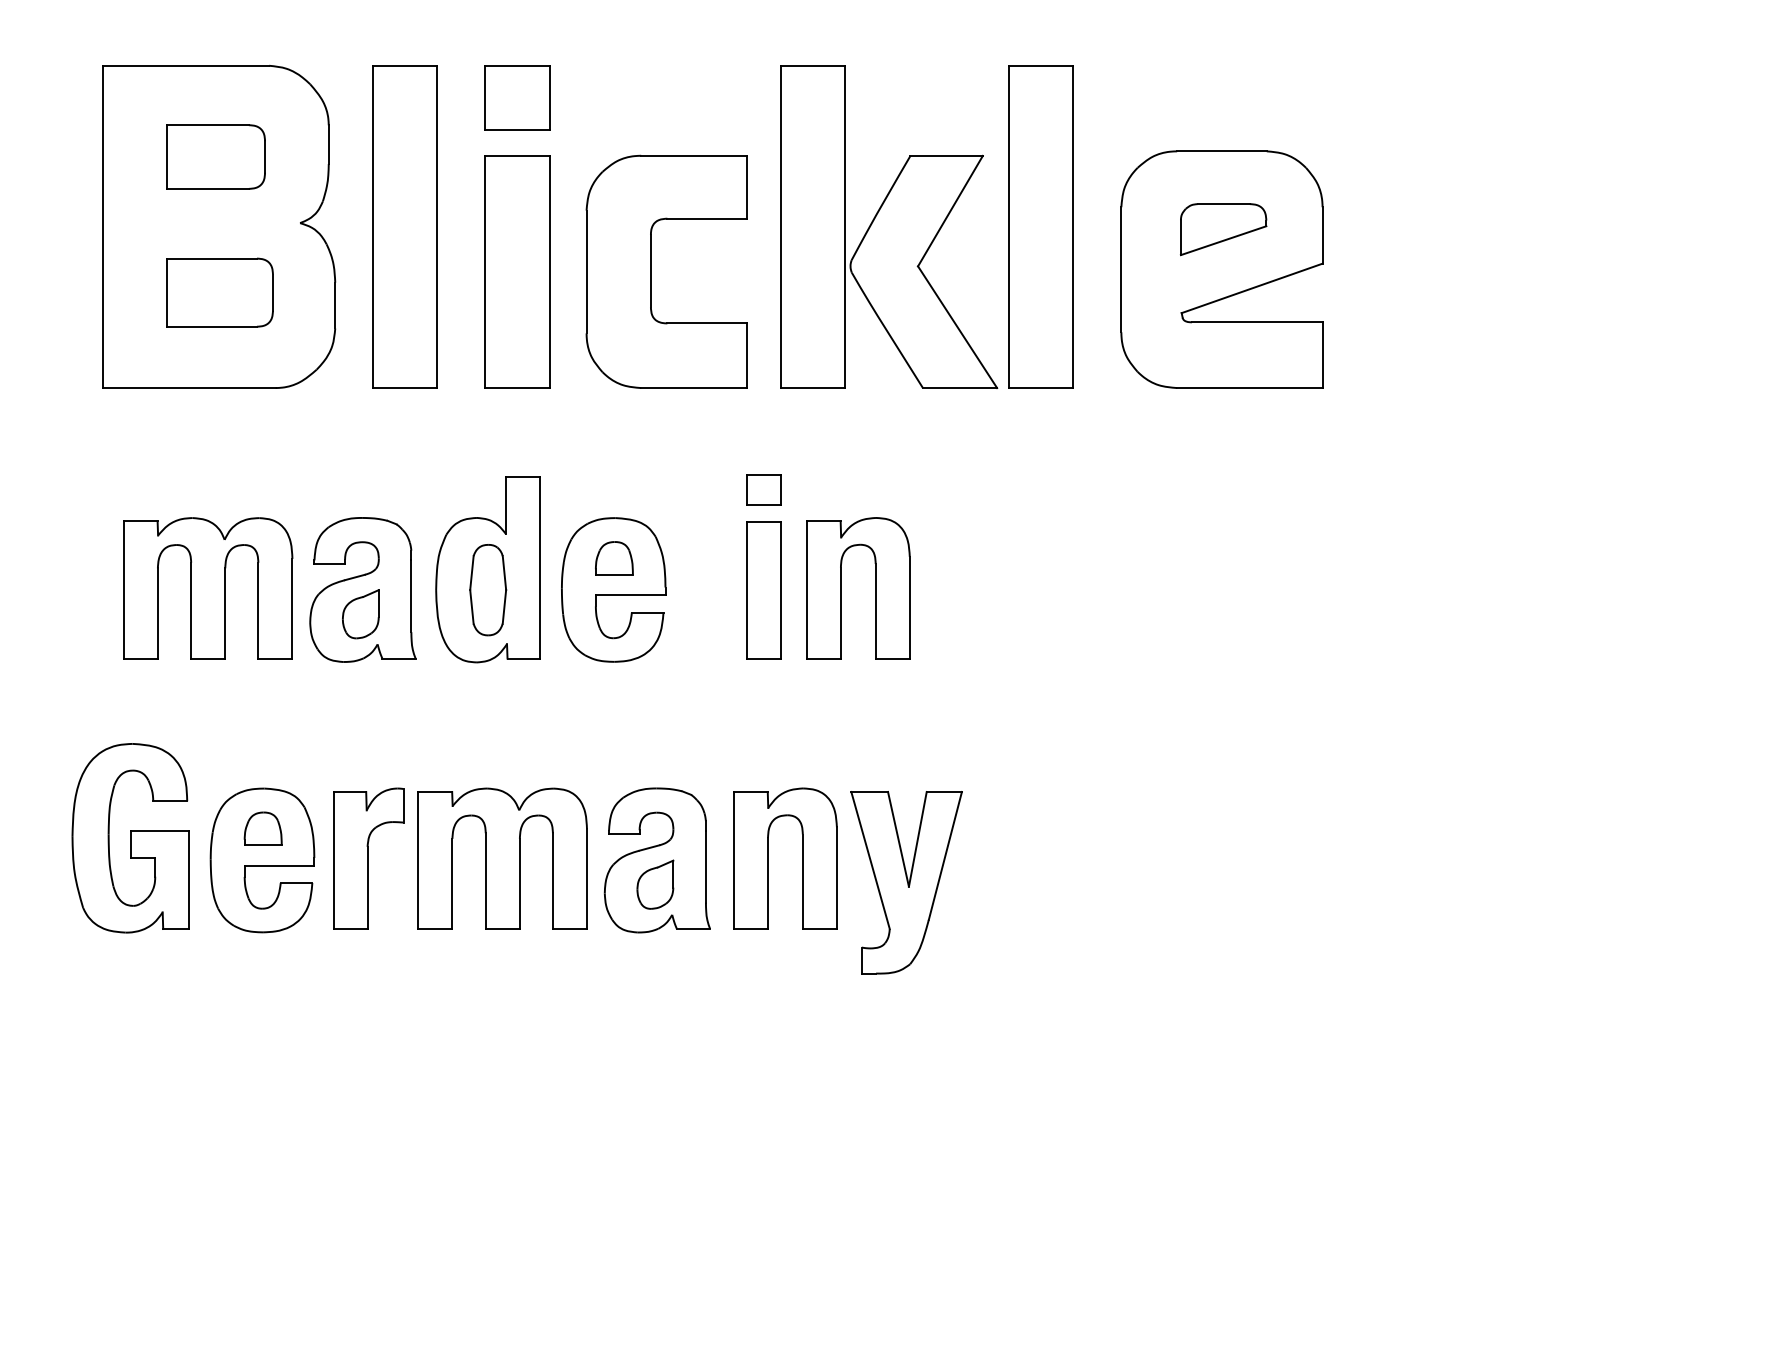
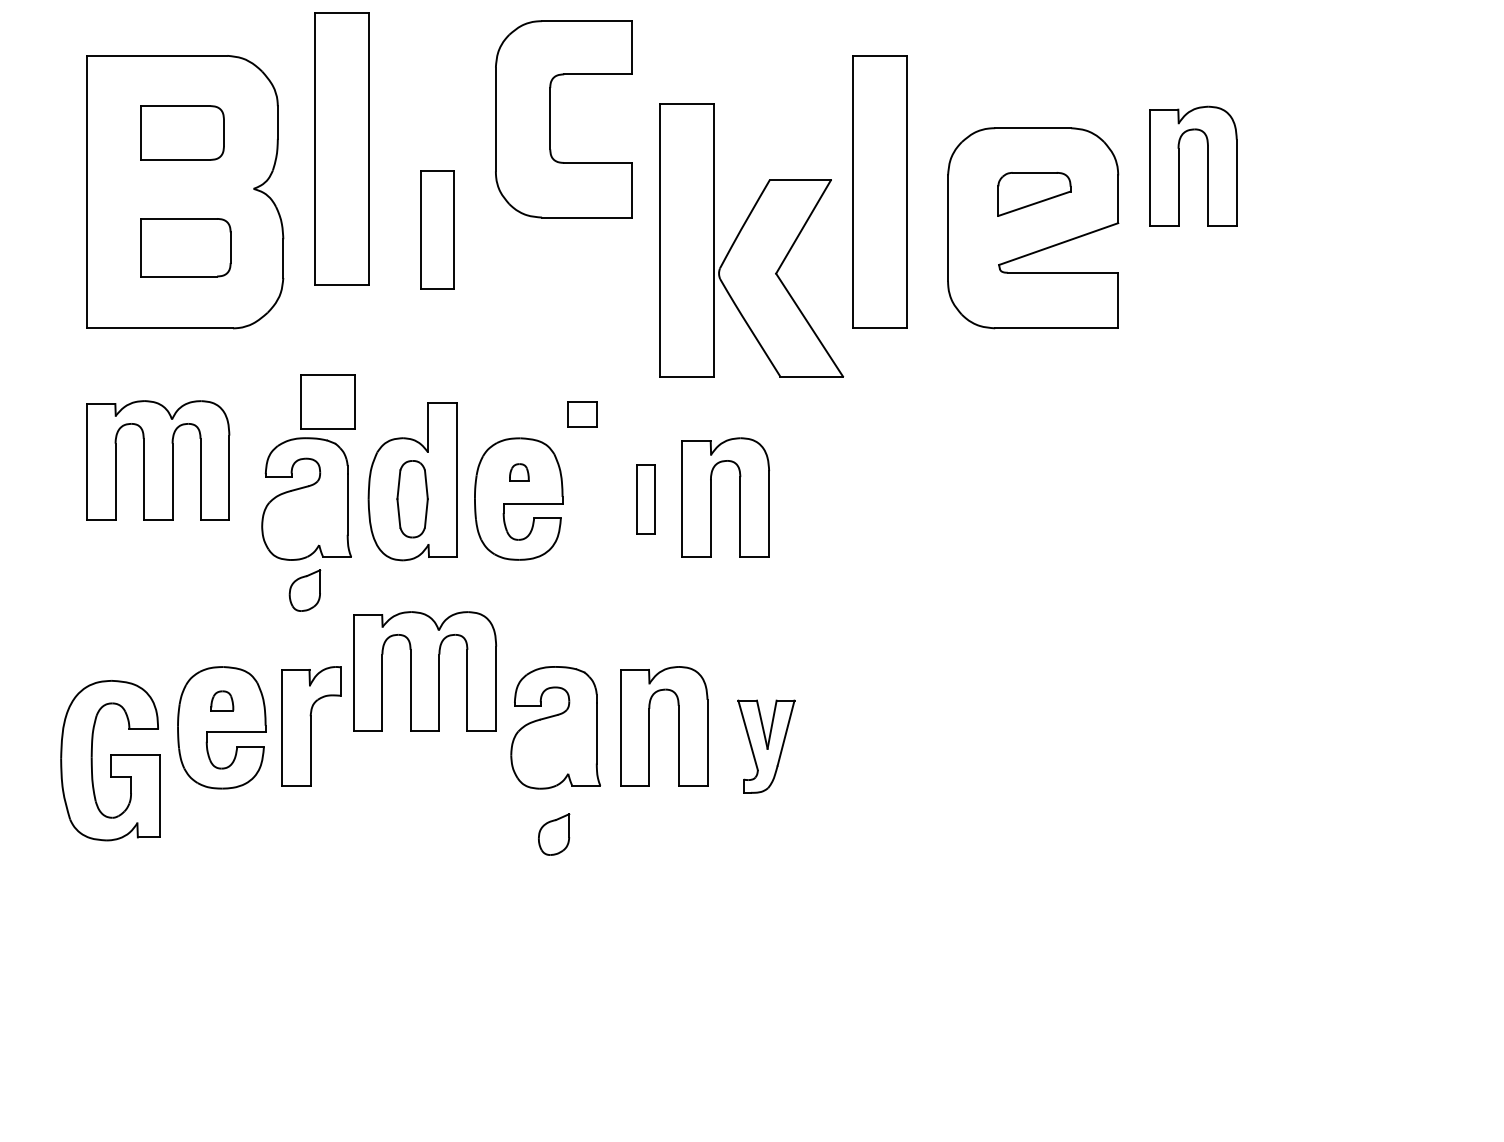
part: (517, 97) -> (328, 401), moved
part: (1394, 196) -> (1179, 166), added
part: (404, 226) -> (341, 148), moved
part: (889, 226) -> (752, 239), moved
part: (517, 271) -> (437, 229), size x0.6
part: (651, 271) -> (550, 119), moved
part: (763, 489) -> (582, 414), moved
part: (614, 558) -> (519, 472), size x0.6
part: (208, 588) -> (158, 460), moved
part: (763, 590) -> (645, 499), size x0.6
part: (360, 614) -> (304, 590), moved
part: (262, 828) -> (221, 700), size x0.7
part: (130, 838) -> (110, 760), moved
part: (502, 858) -> (424, 671), moved
part: (906, 882) -> (766, 746), size x0.6
part: (655, 884) -> (554, 834), moved

